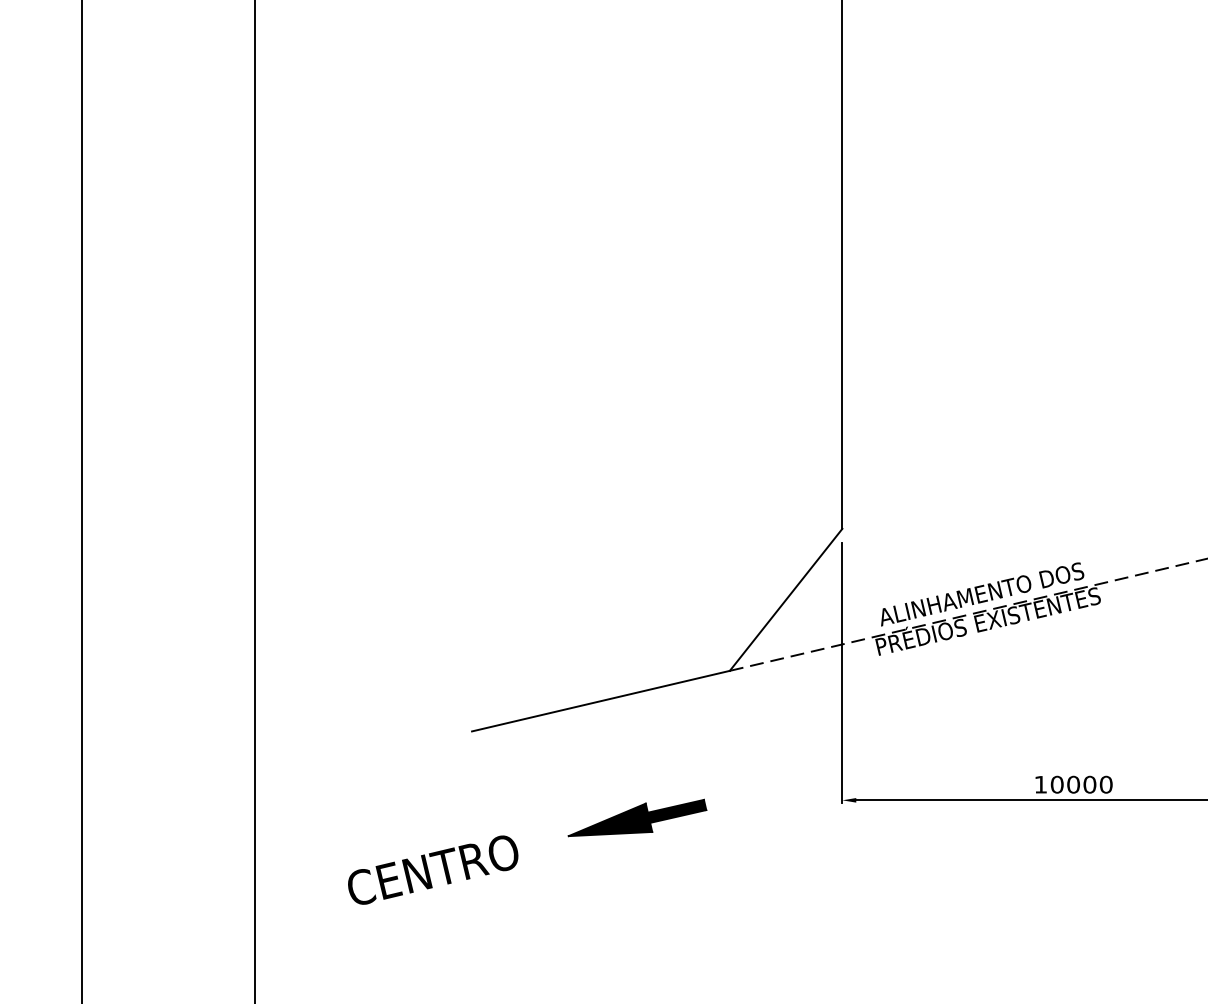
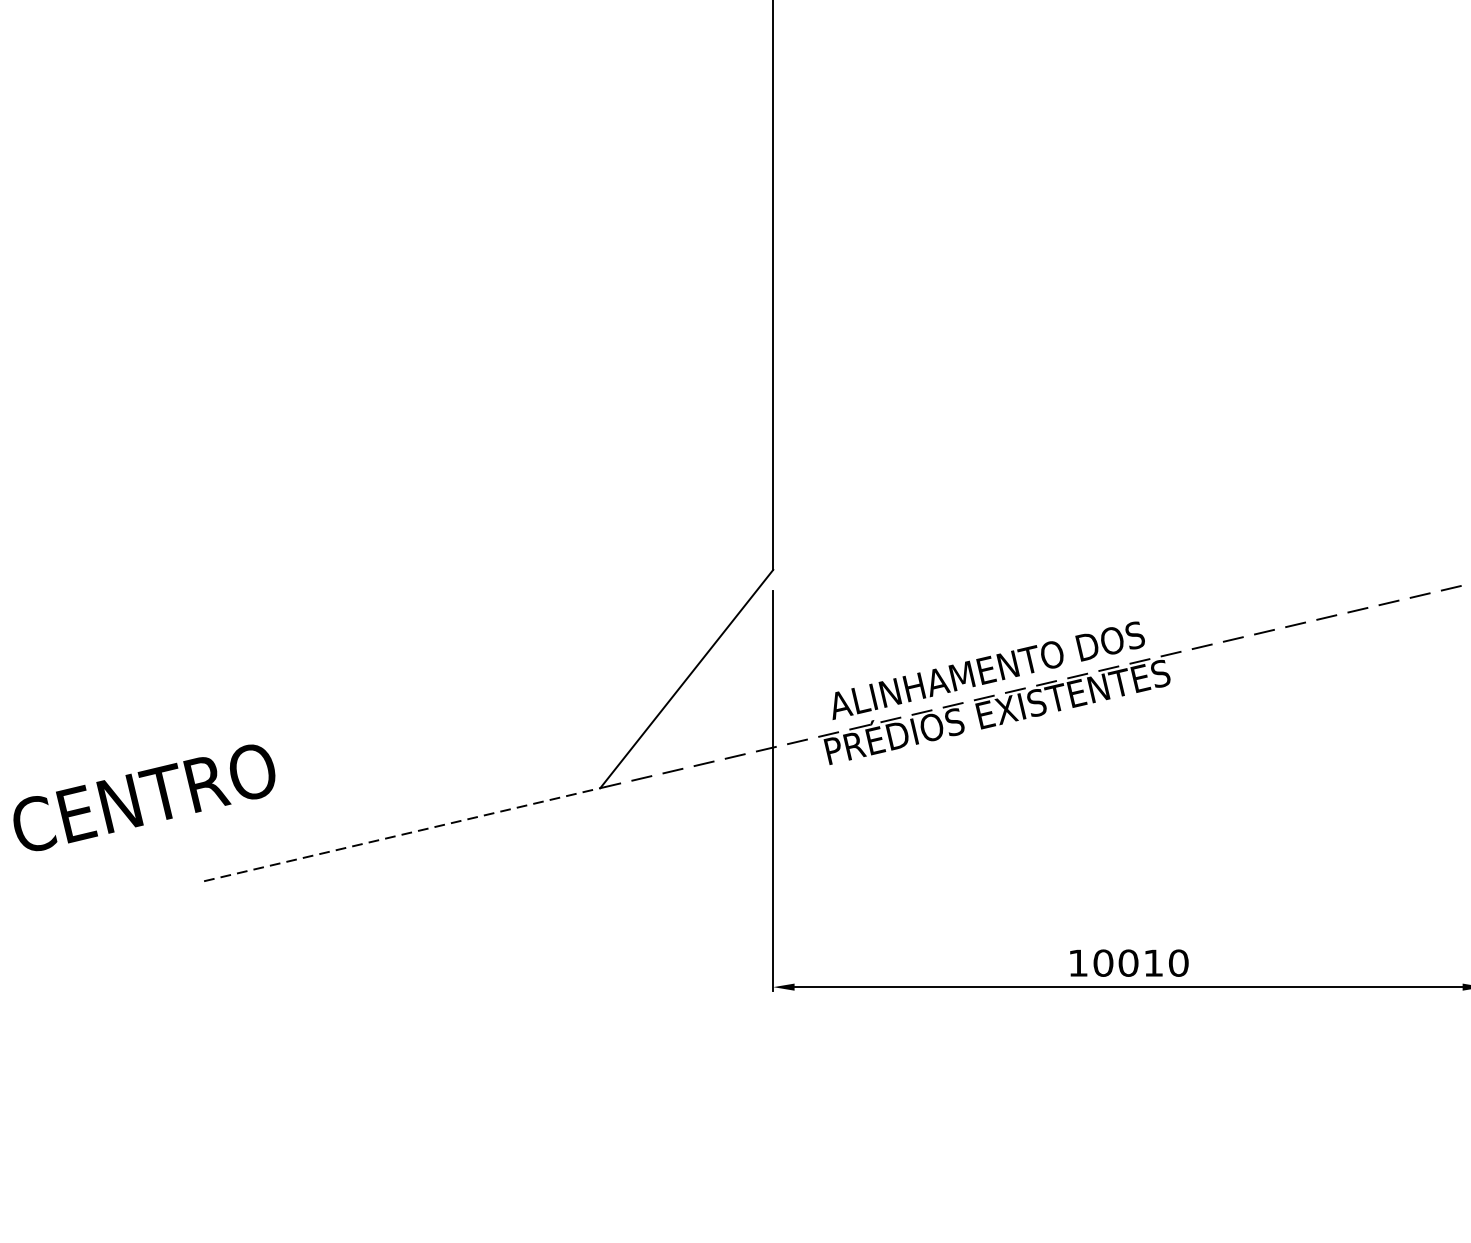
line: (601, 701) -> (403, 835), solid -> dashed
text: (1089, 784) -> (1153, 962), 10000 -> 10010
part: (637, 817) -> (458, 1013), removed
text: (433, 869) -> (144, 796), moved

